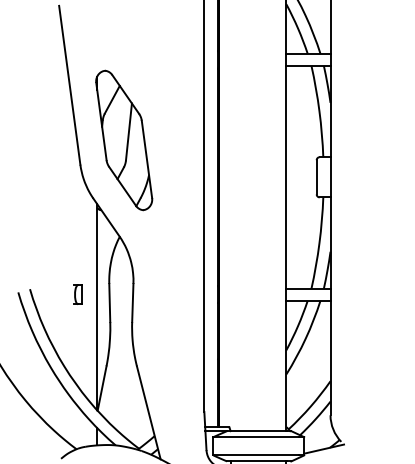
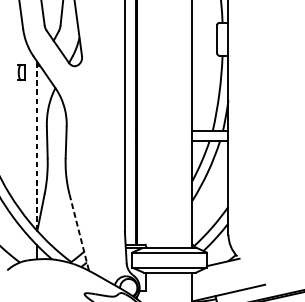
part: (77, 294) -> (20, 72), moved
line: (97, 306) -> (37, 145), solid -> dashed
line: (148, 412) -> (79, 232), solid -> dashed

